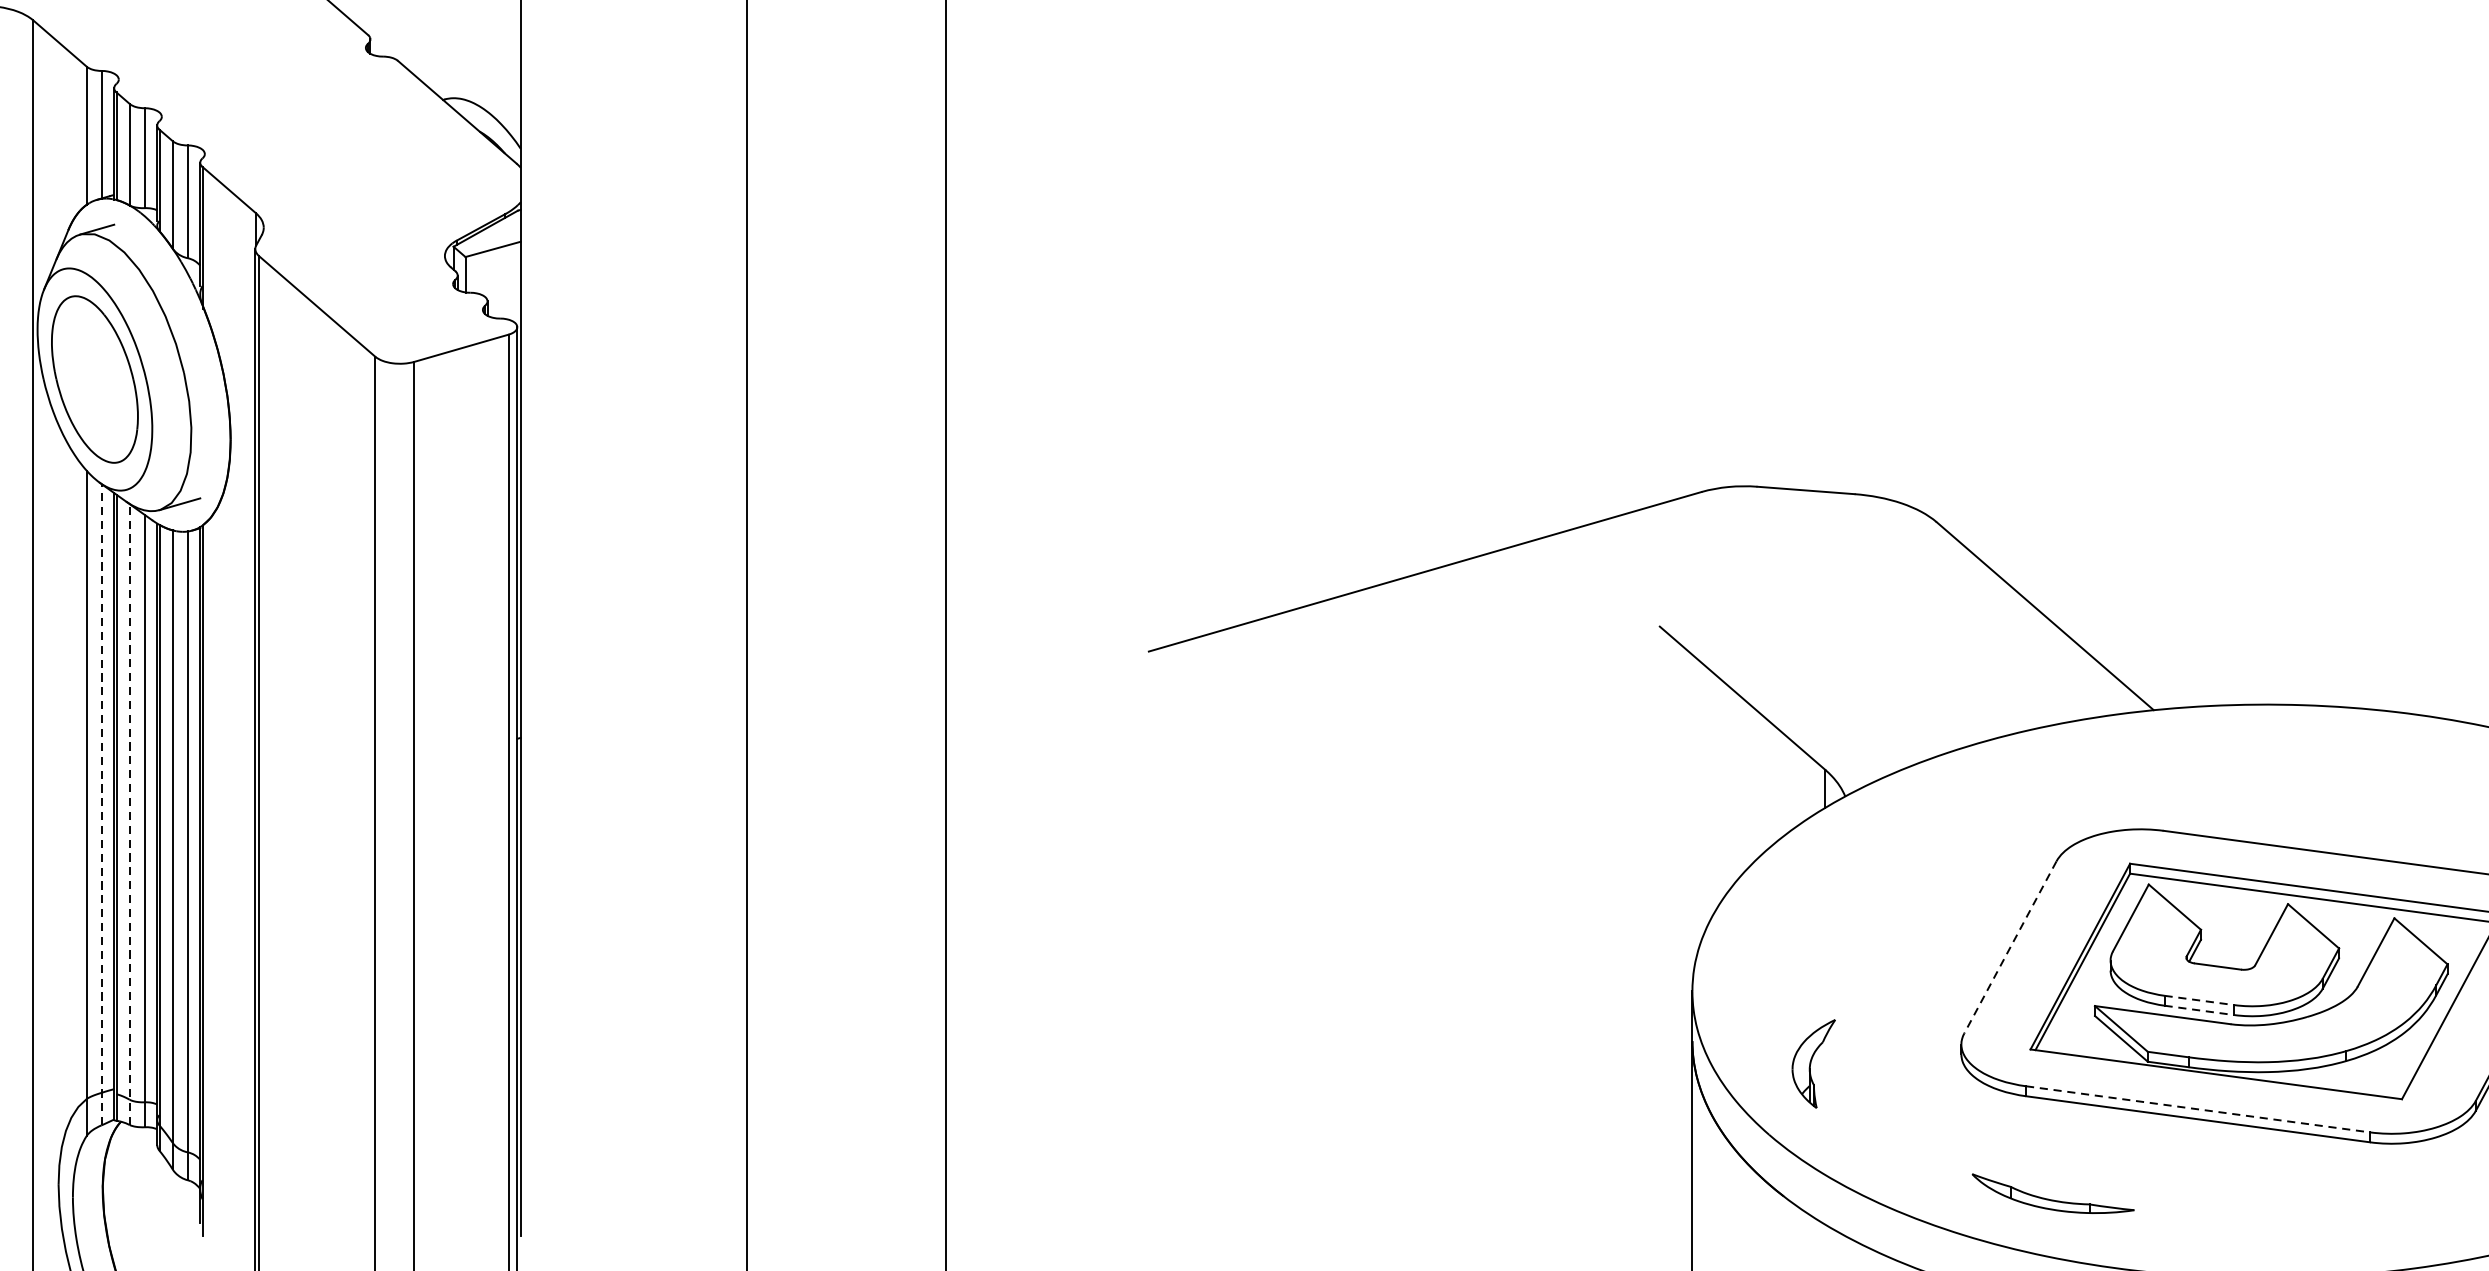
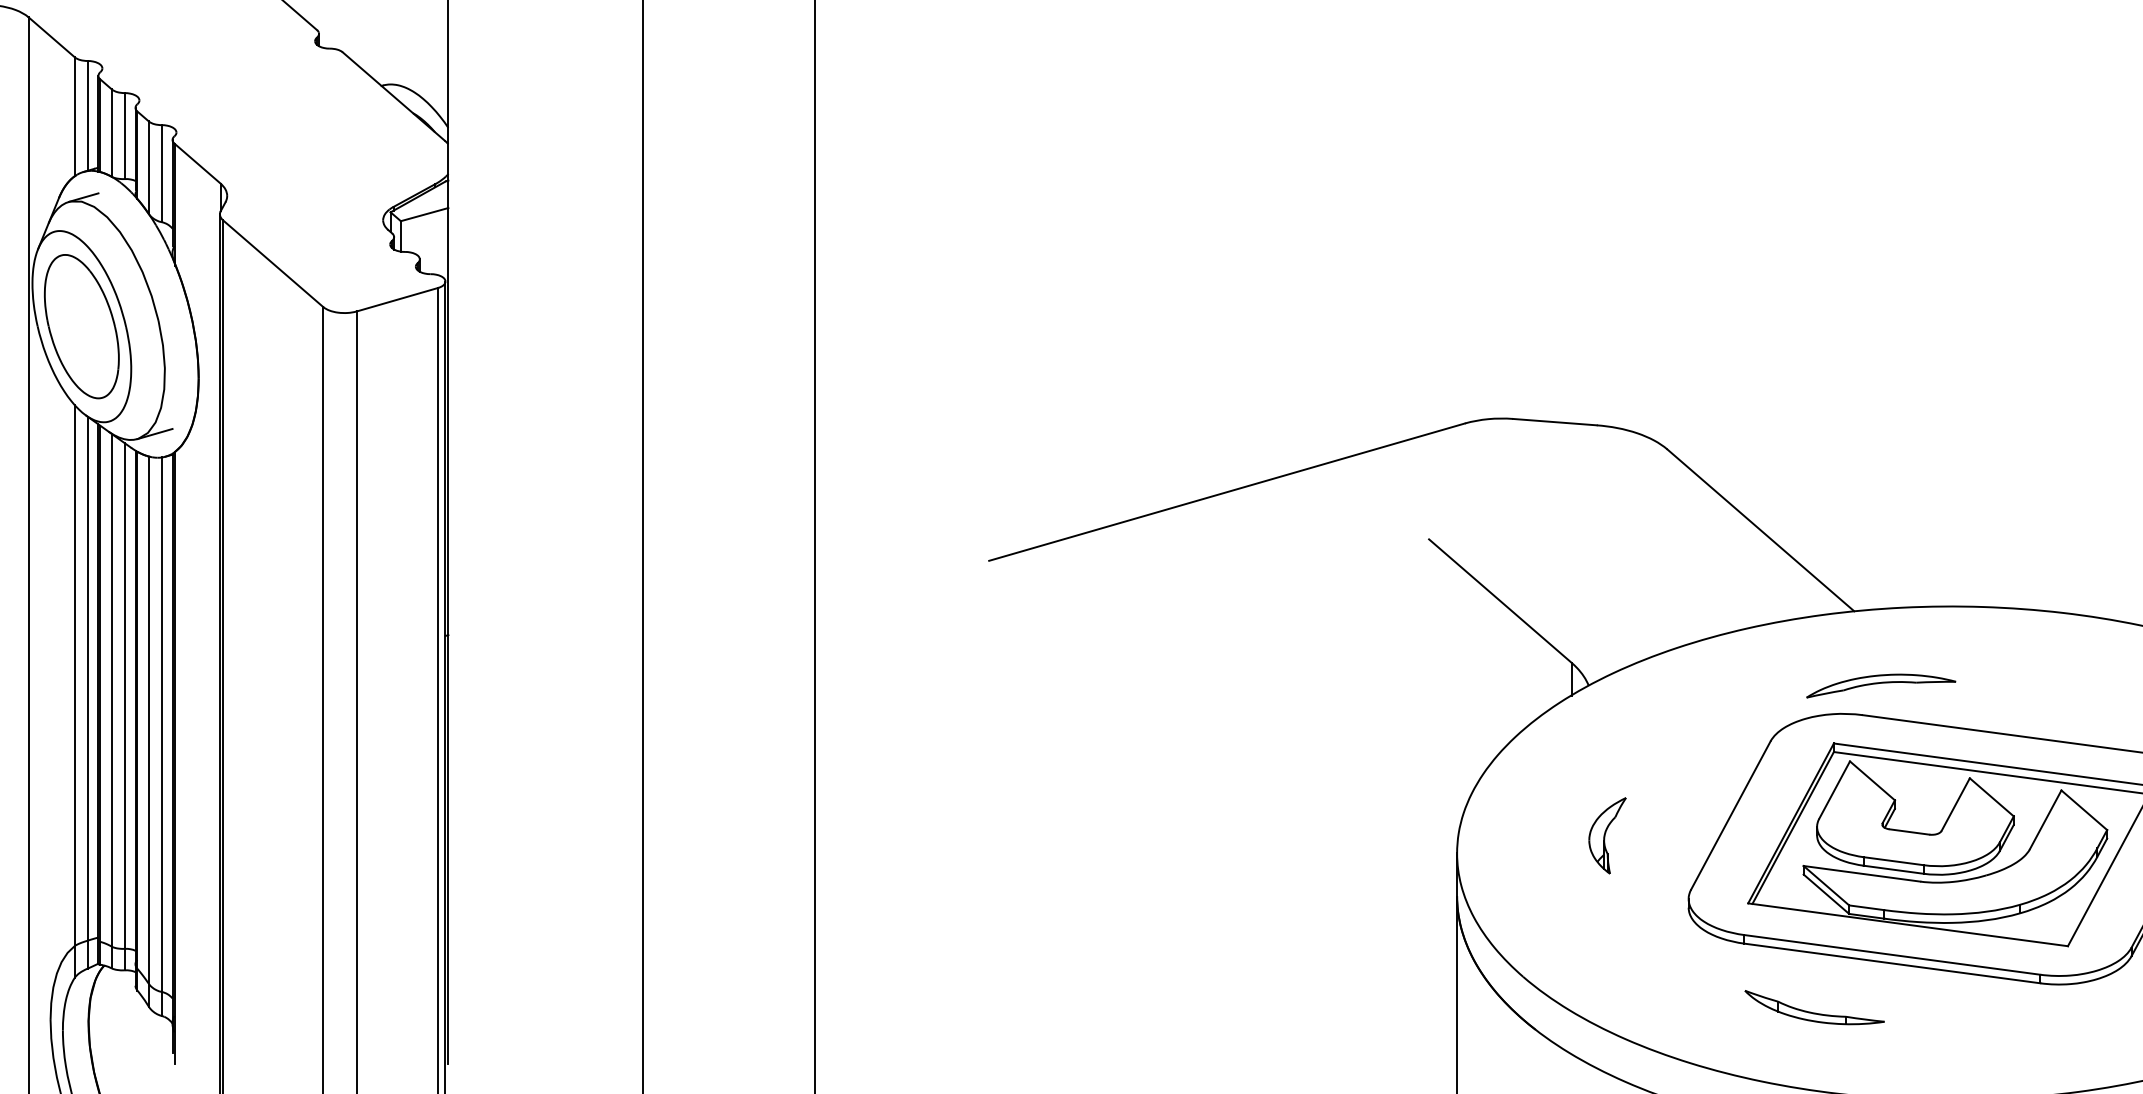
part: (2185, 796) -> (1881, 685), added
line: (101, 804) -> (87, 692), dashed -> solid
line: (129, 813) -> (111, 700), dashed -> solid
line: (2009, 947) -> (1730, 815), dashed -> solid
line: (2200, 1000) -> (1894, 861), dashed -> solid
line: (2200, 1010) -> (1894, 869), dashed -> solid
part: (1813, 1063) -> (1607, 835), moved
line: (2198, 1108) -> (1892, 954), dashed -> solid
part: (2052, 1193) -> (1814, 1007), moved

